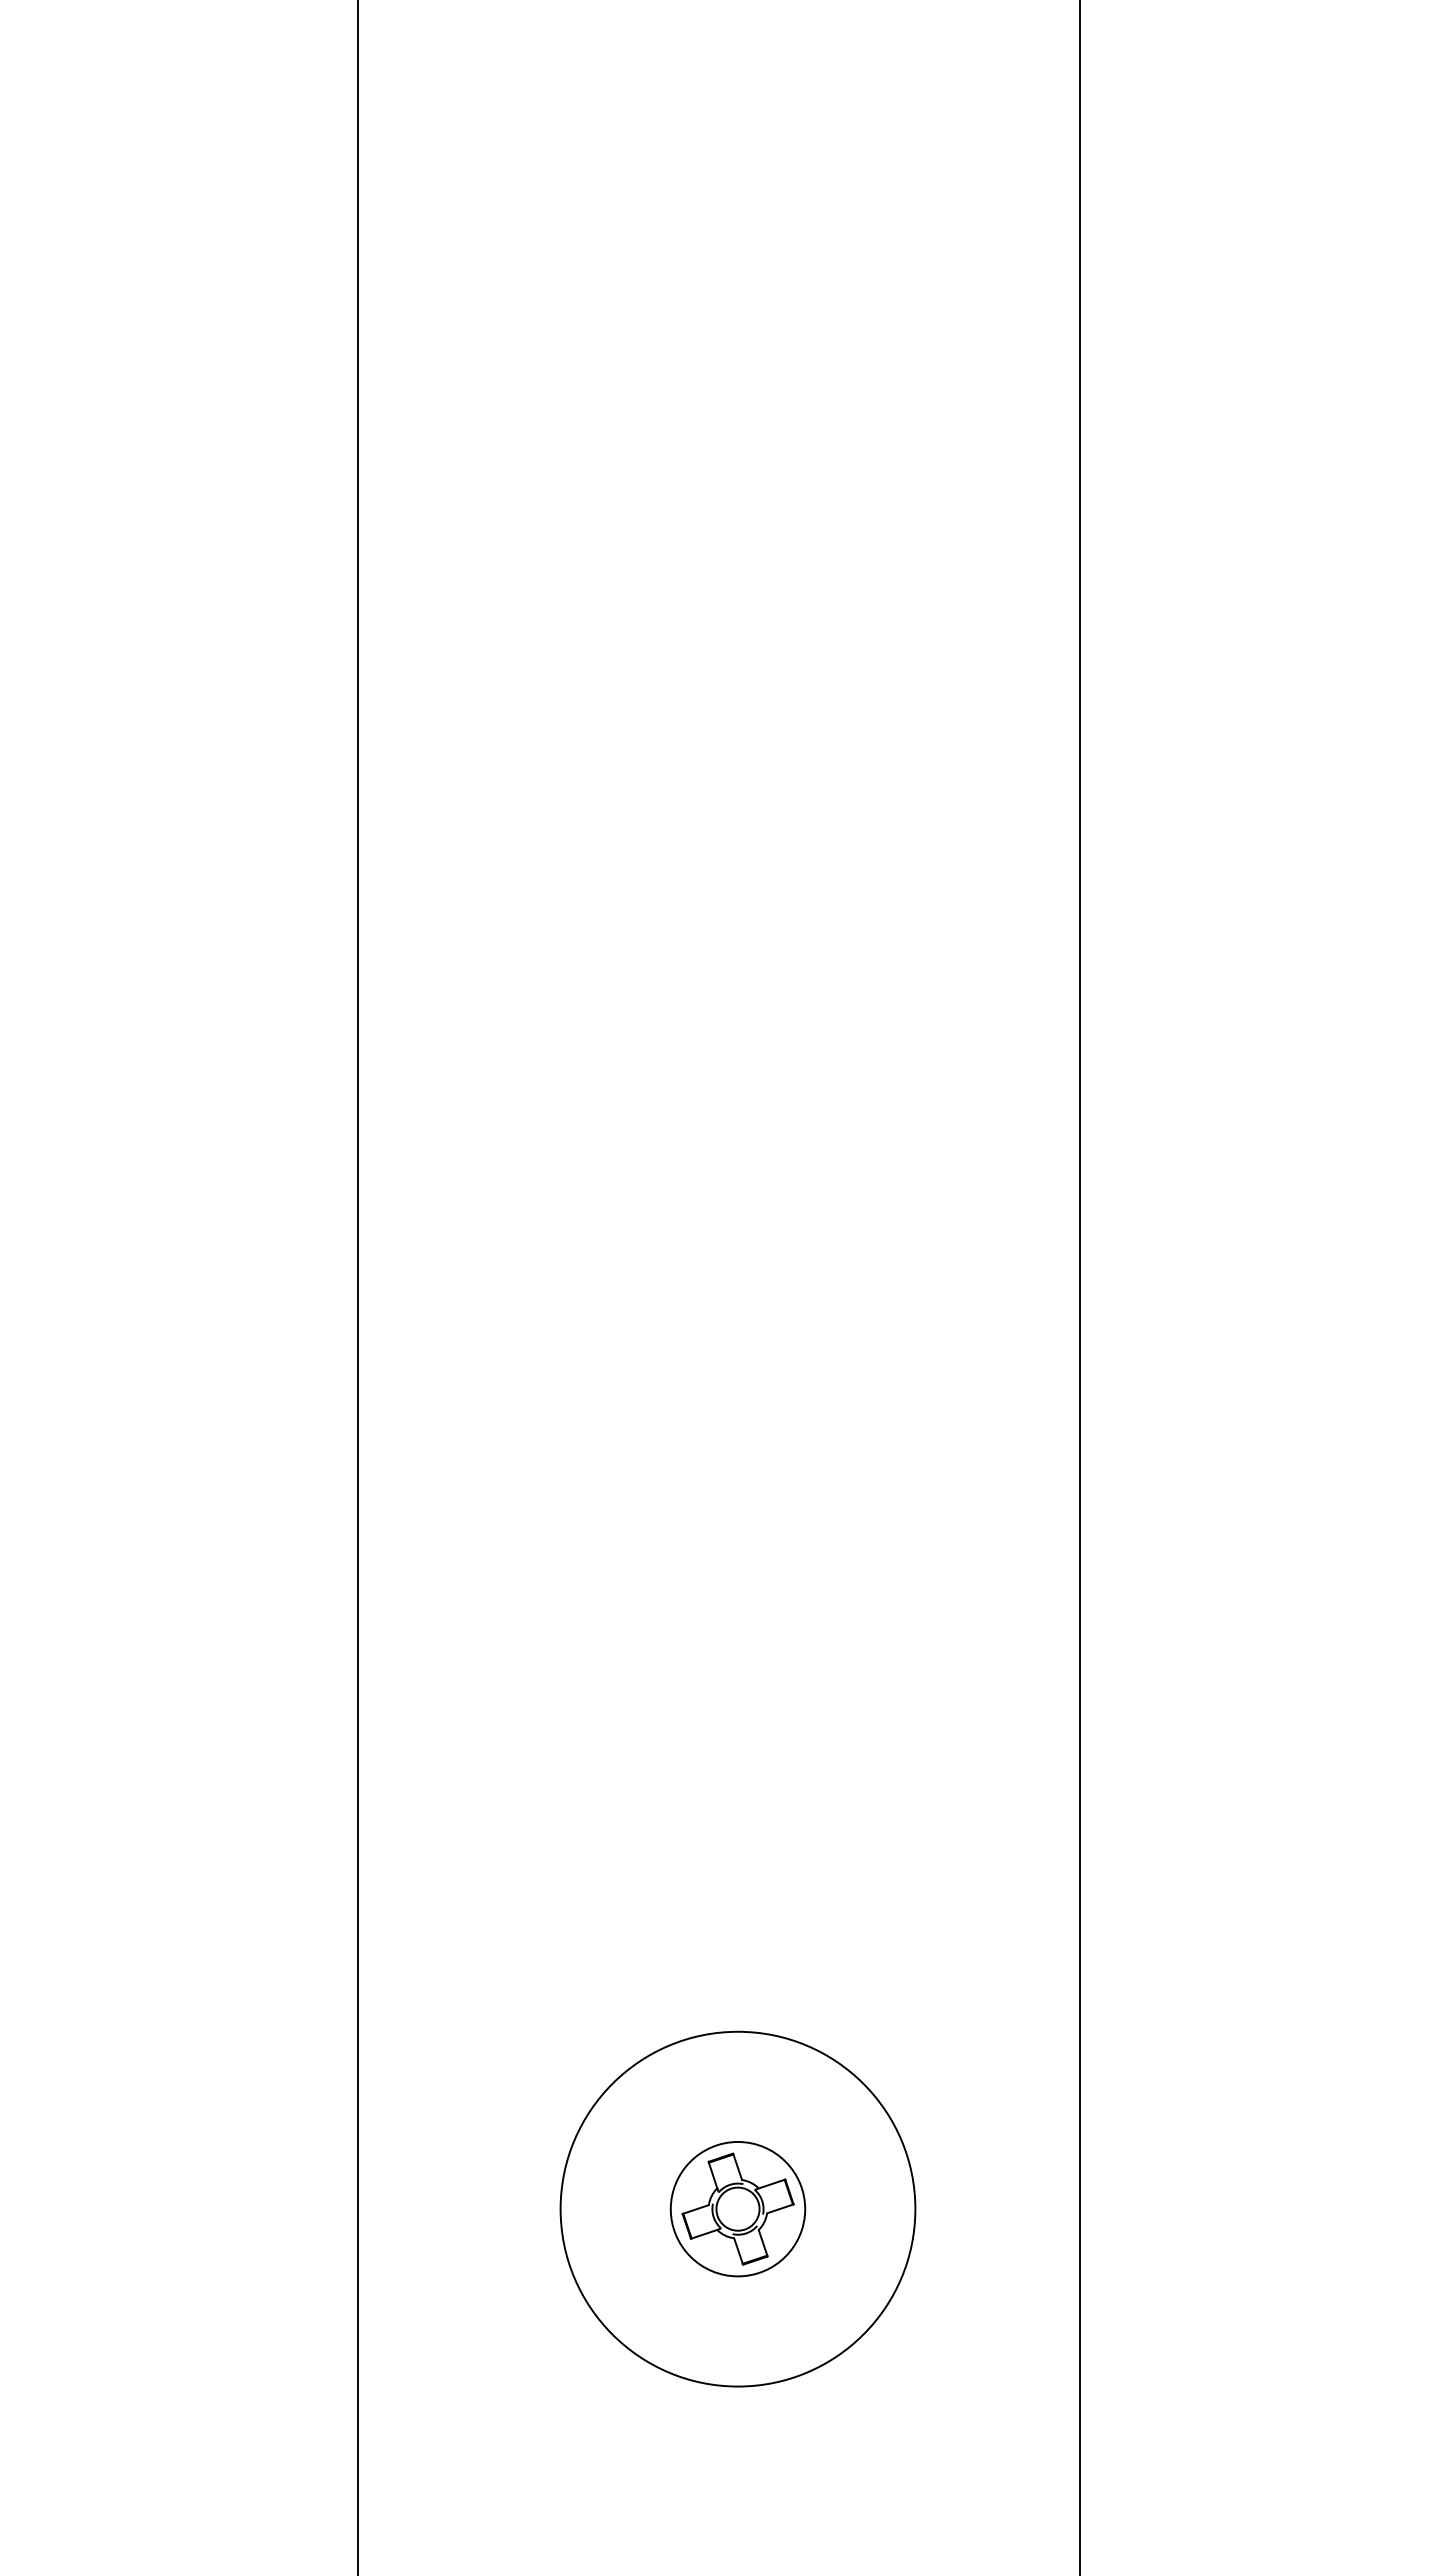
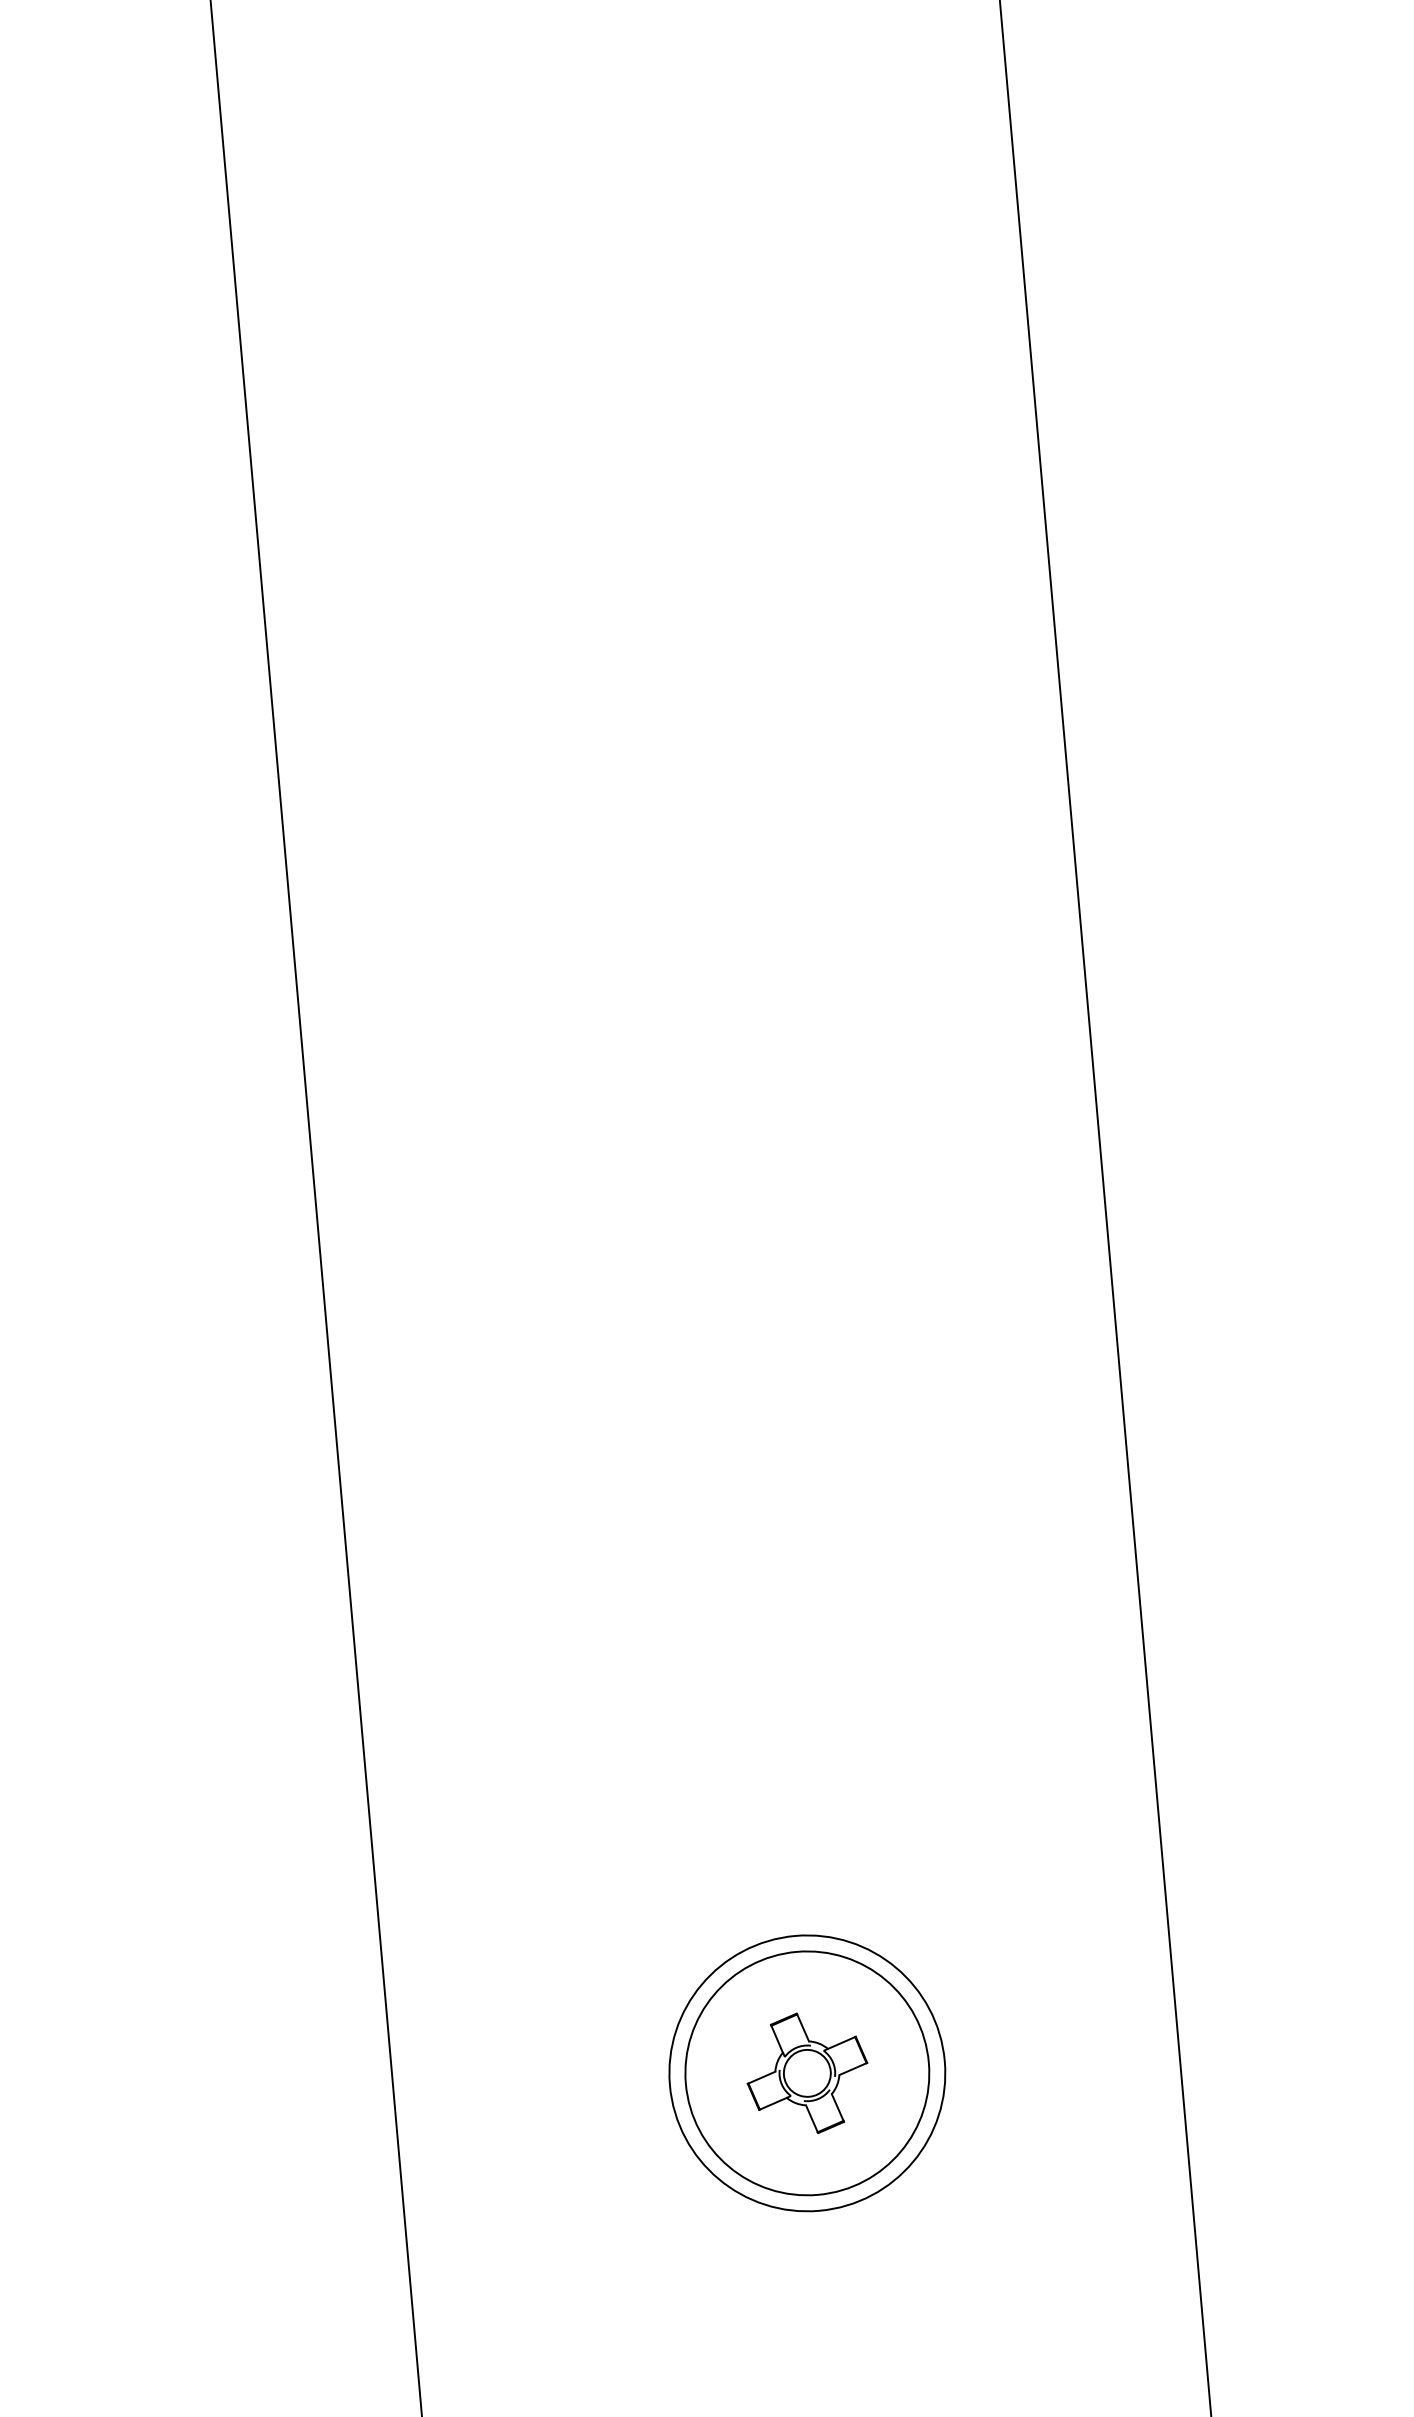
circle: (737, 2208) -> (806, 2072), size x0.71
circle: (738, 2209) -> (807, 2073), size x1.67

